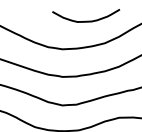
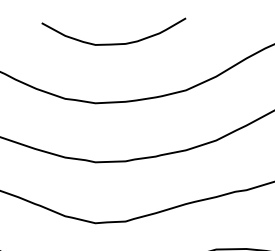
curve: (86, 20) -> (114, 41), moved

